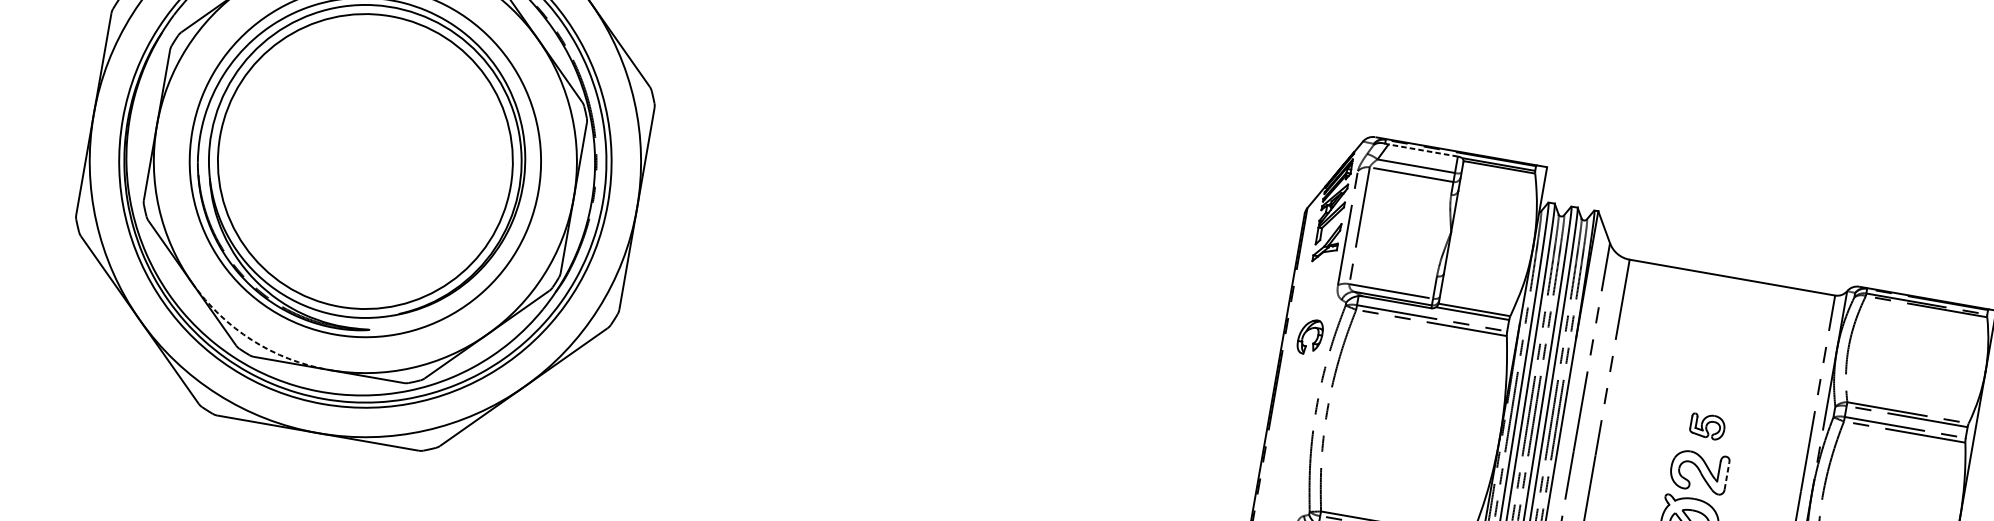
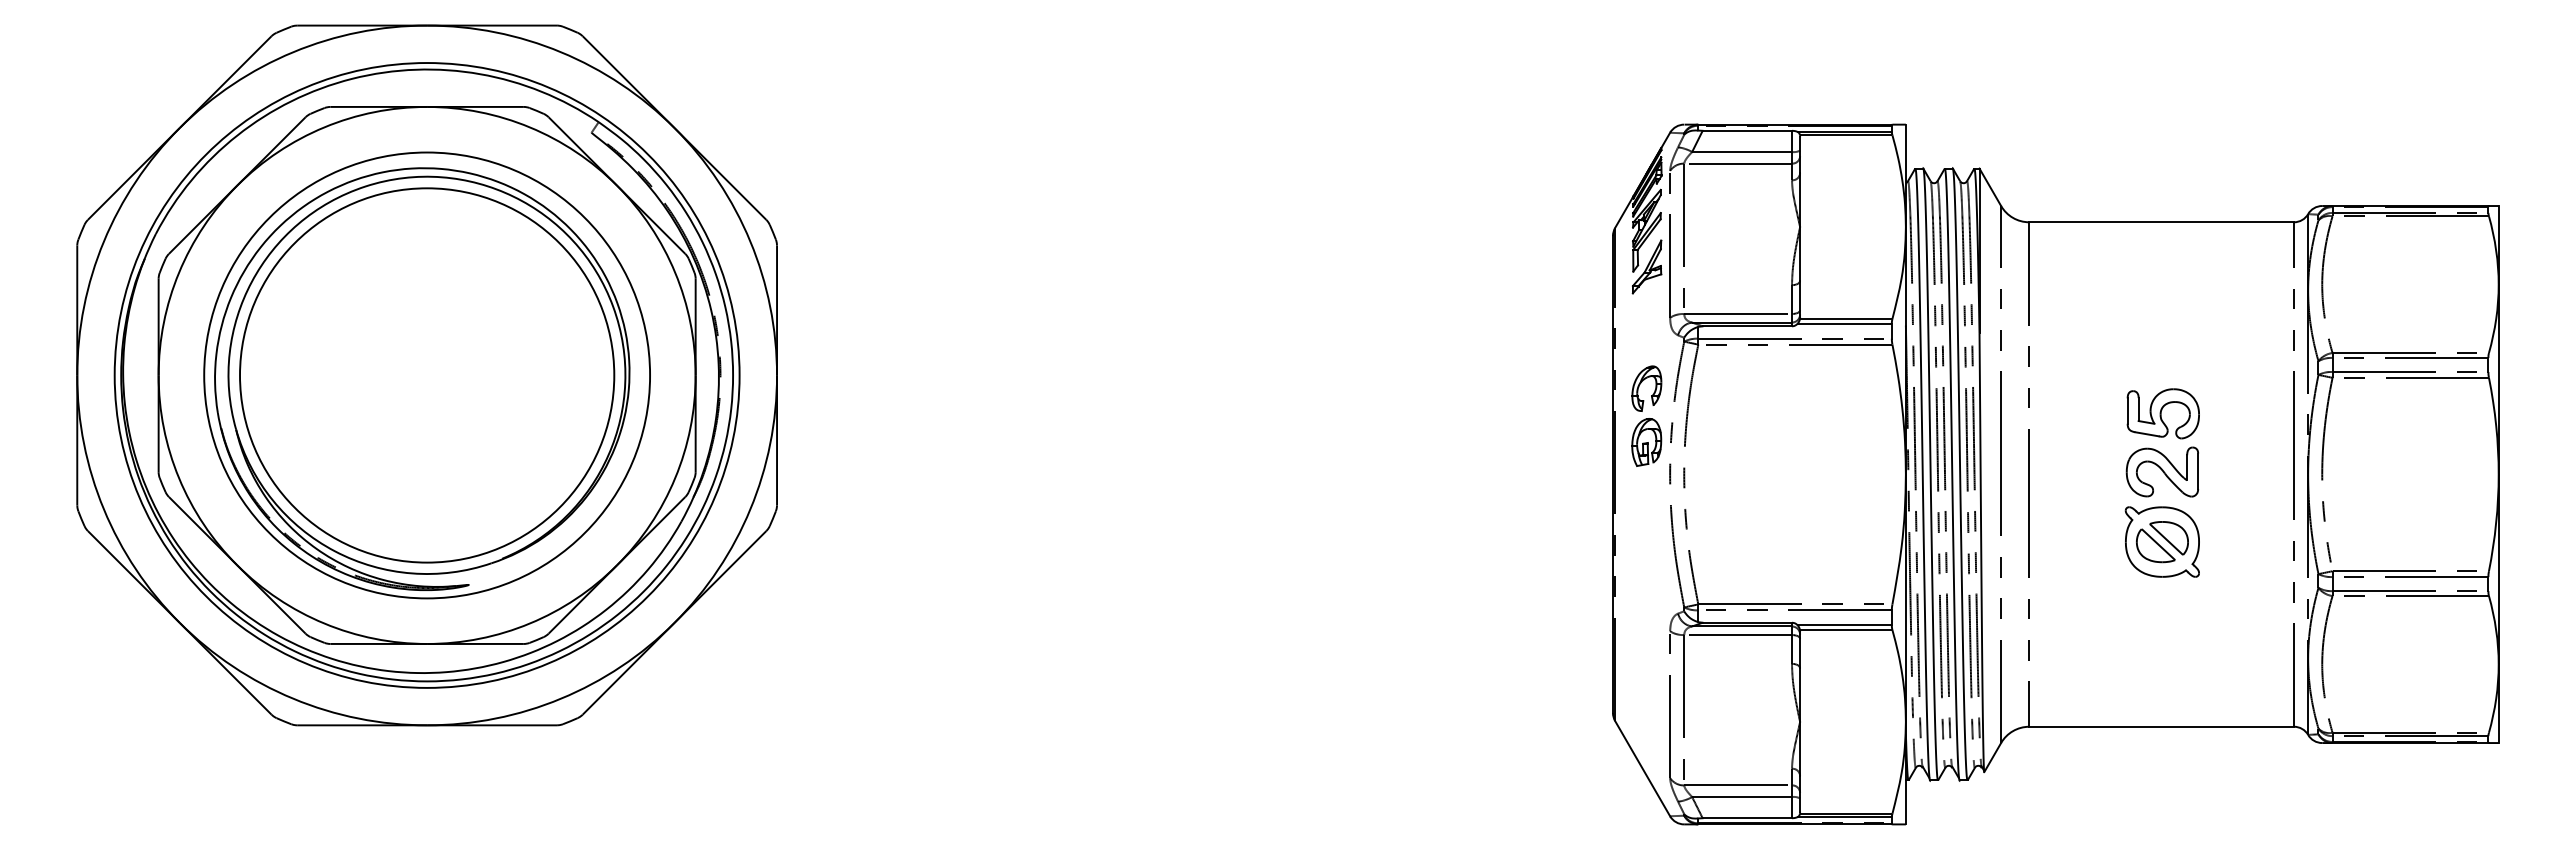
line: (1423, 150) -> (1747, 130), dashed -> solid
arc: (252, 340) -> (324, 623), dashed -> solid
part: (1302, 378) -> (1646, 442), added
part: (1707, 426) -> (2162, 413), size x1.67
line: (1727, 476) -> (2198, 471), dashed -> solid

